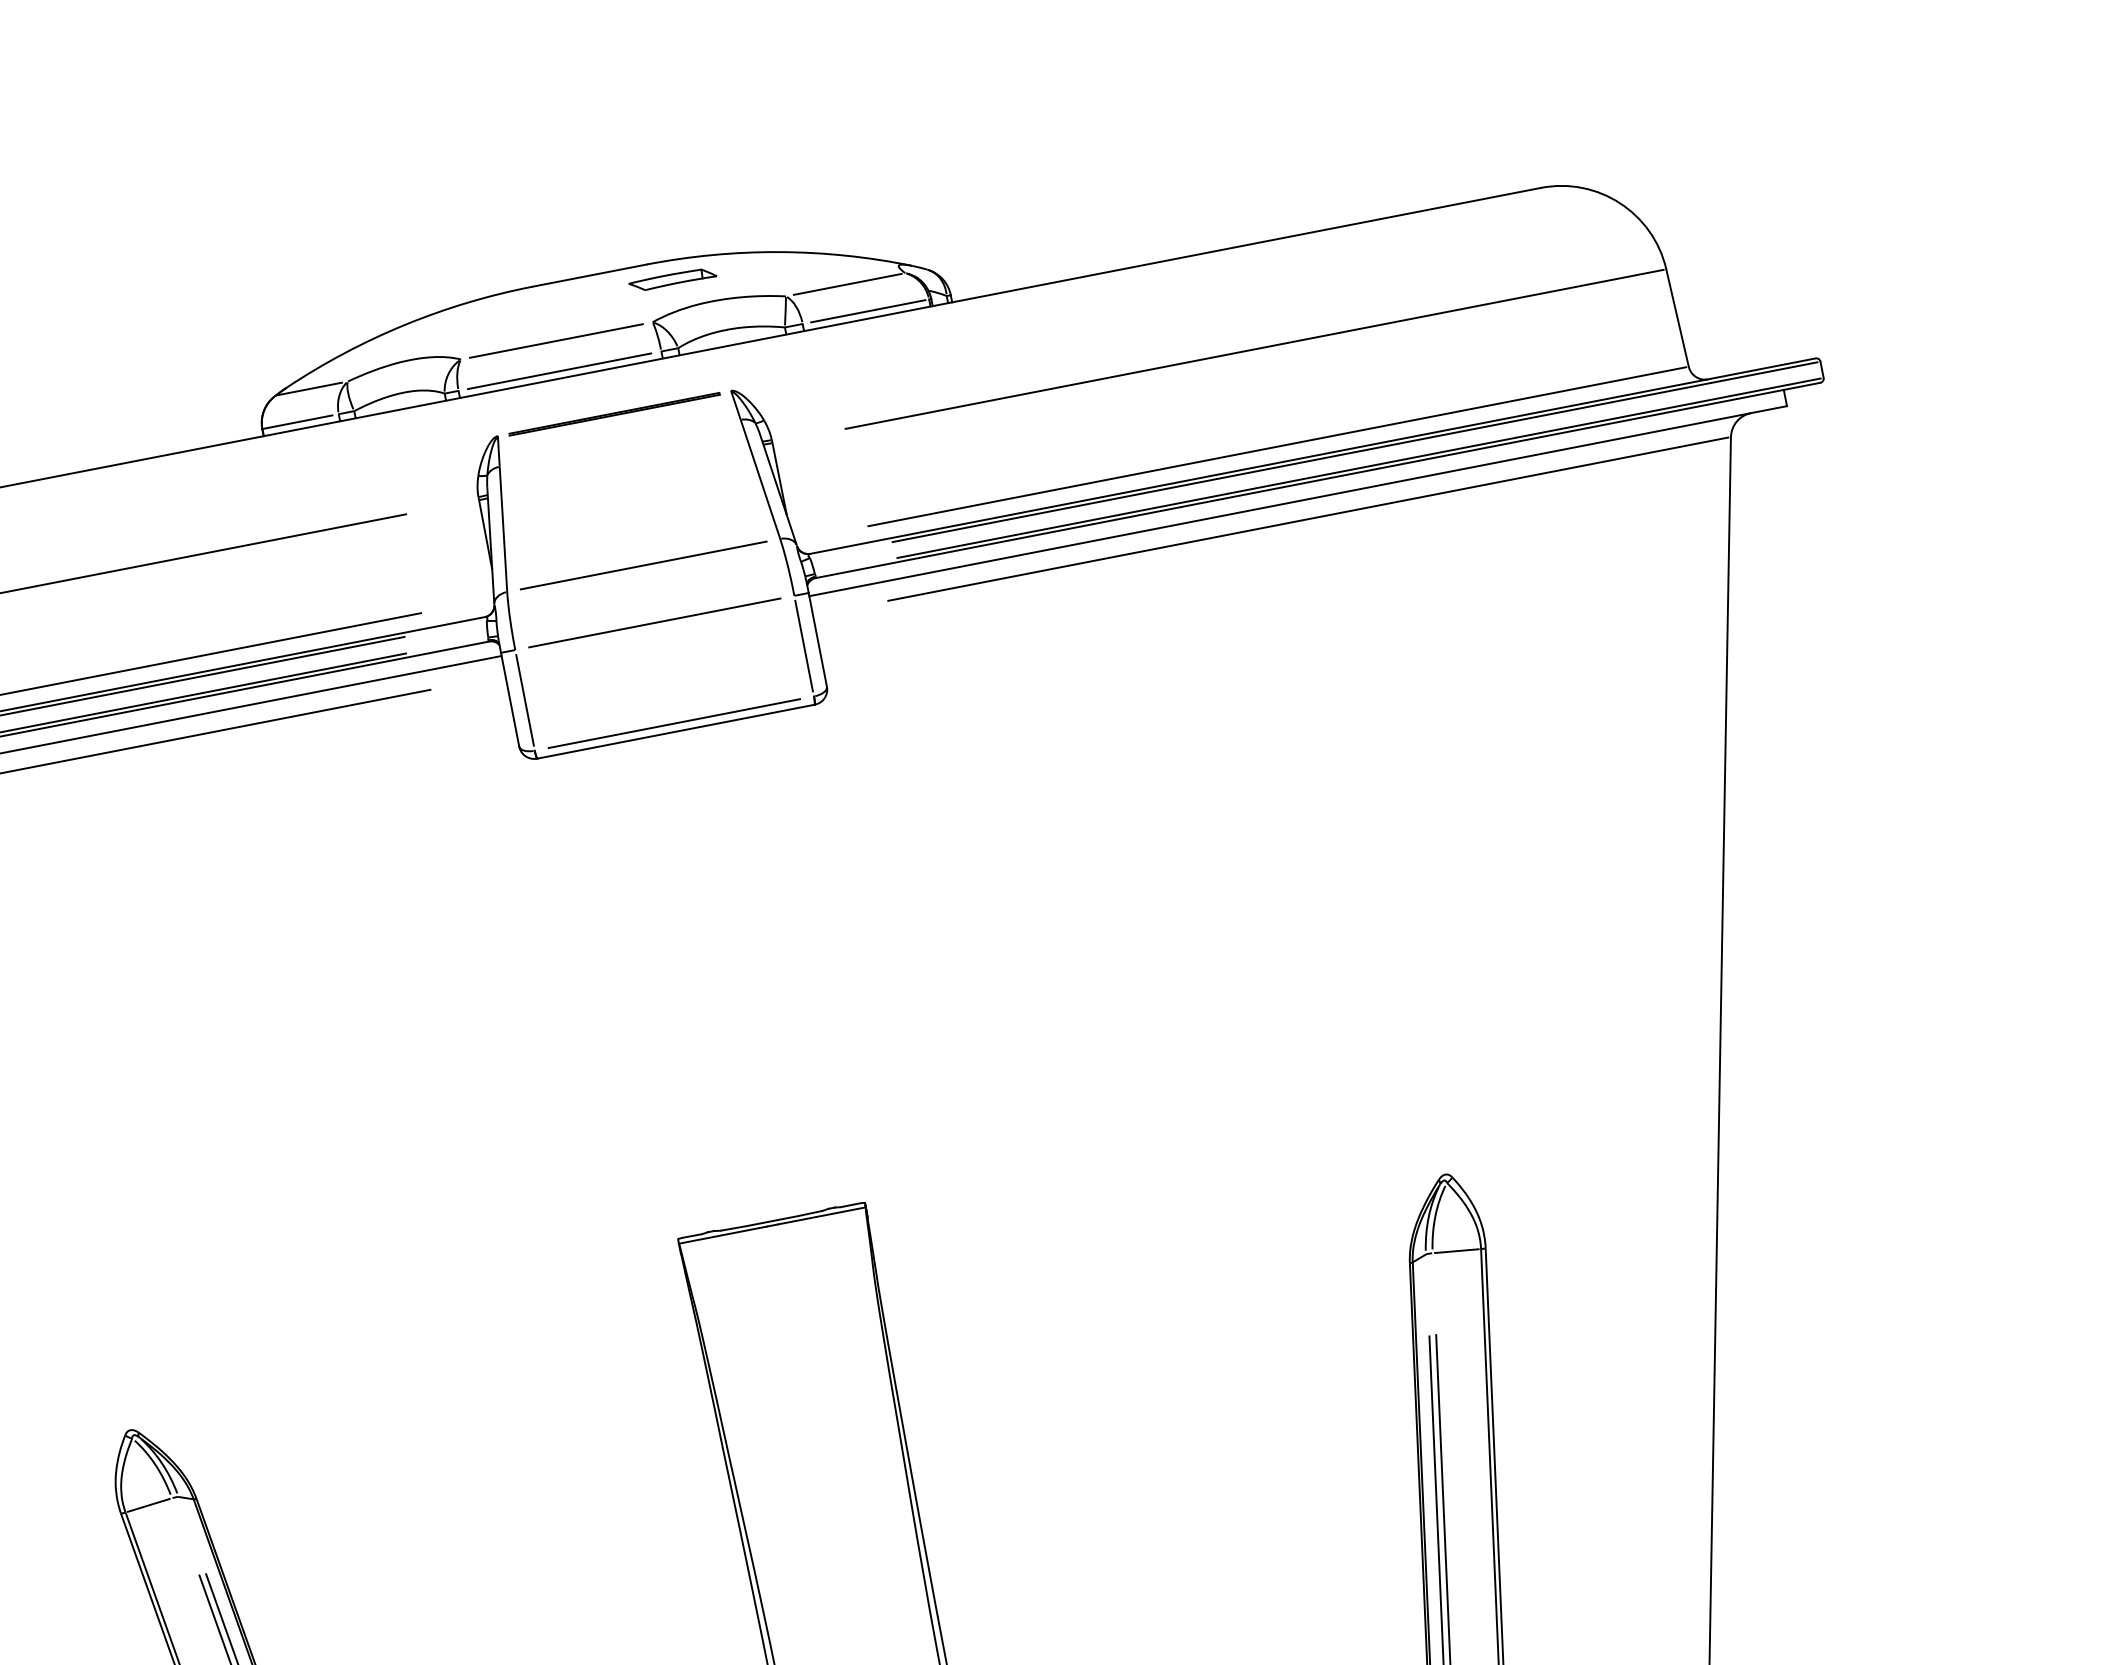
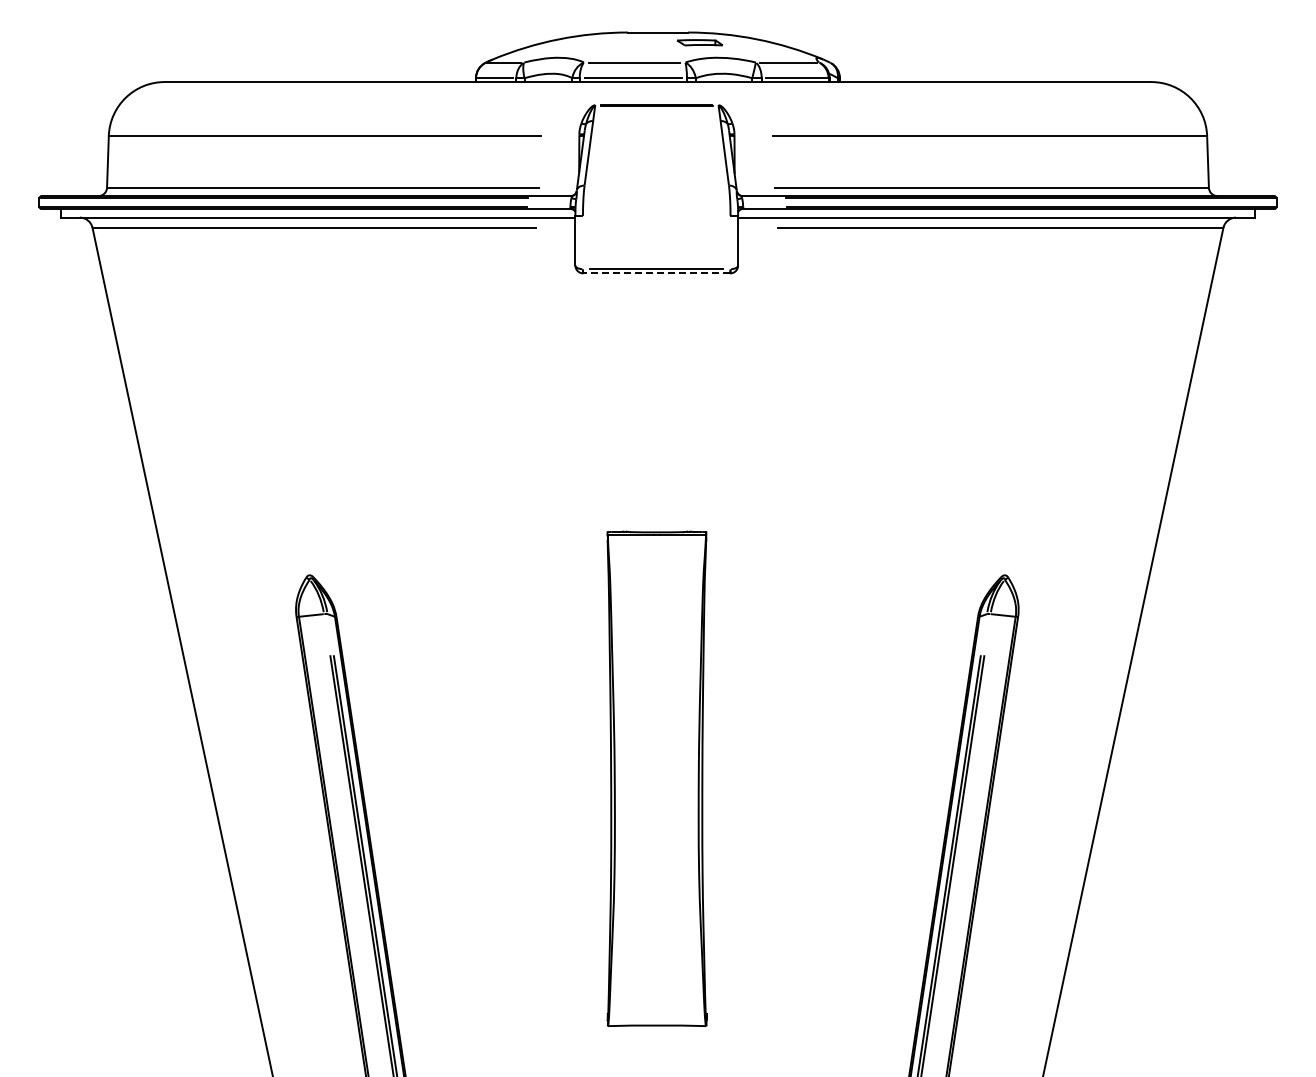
line: (643, 565) -> (656, 185), removed
line: (654, 622) -> (656, 215), removed
line: (804, 646) -> (730, 242), removed
line: (524, 700) -> (582, 242), removed
line: (675, 731) -> (656, 273), solid -> dashed

